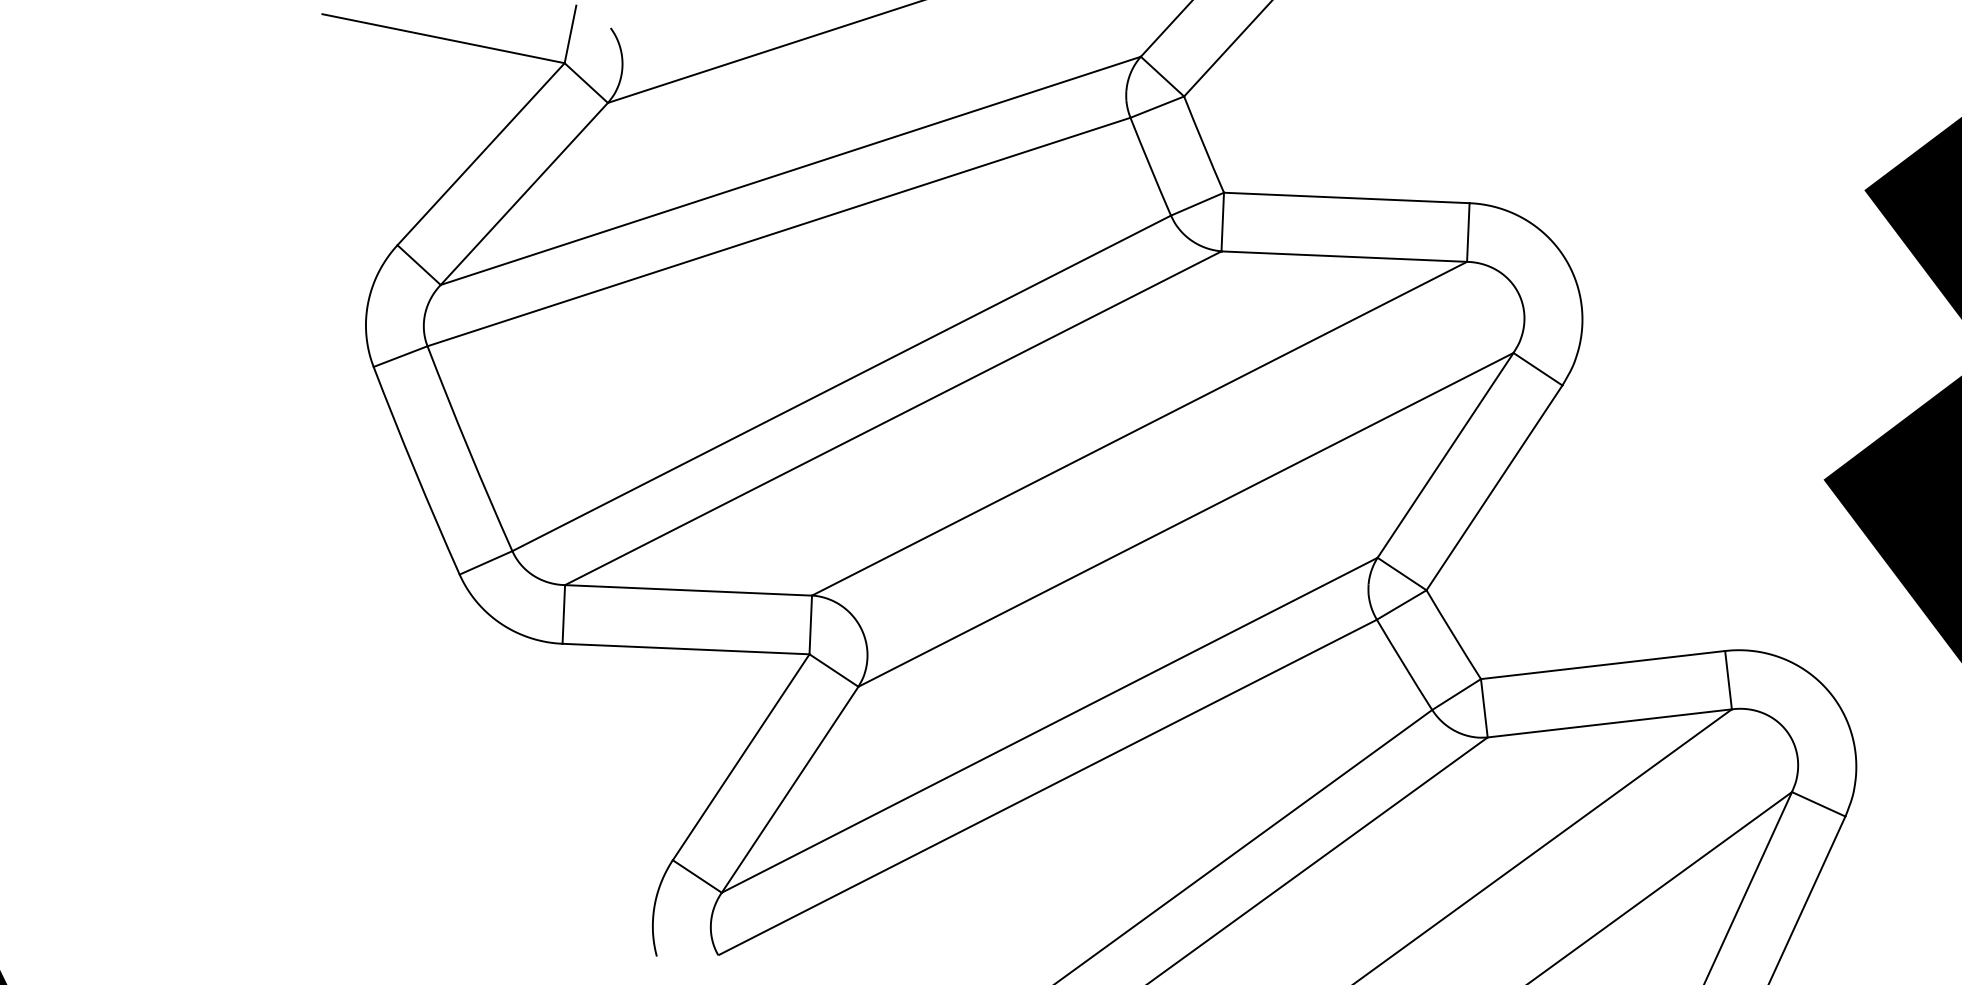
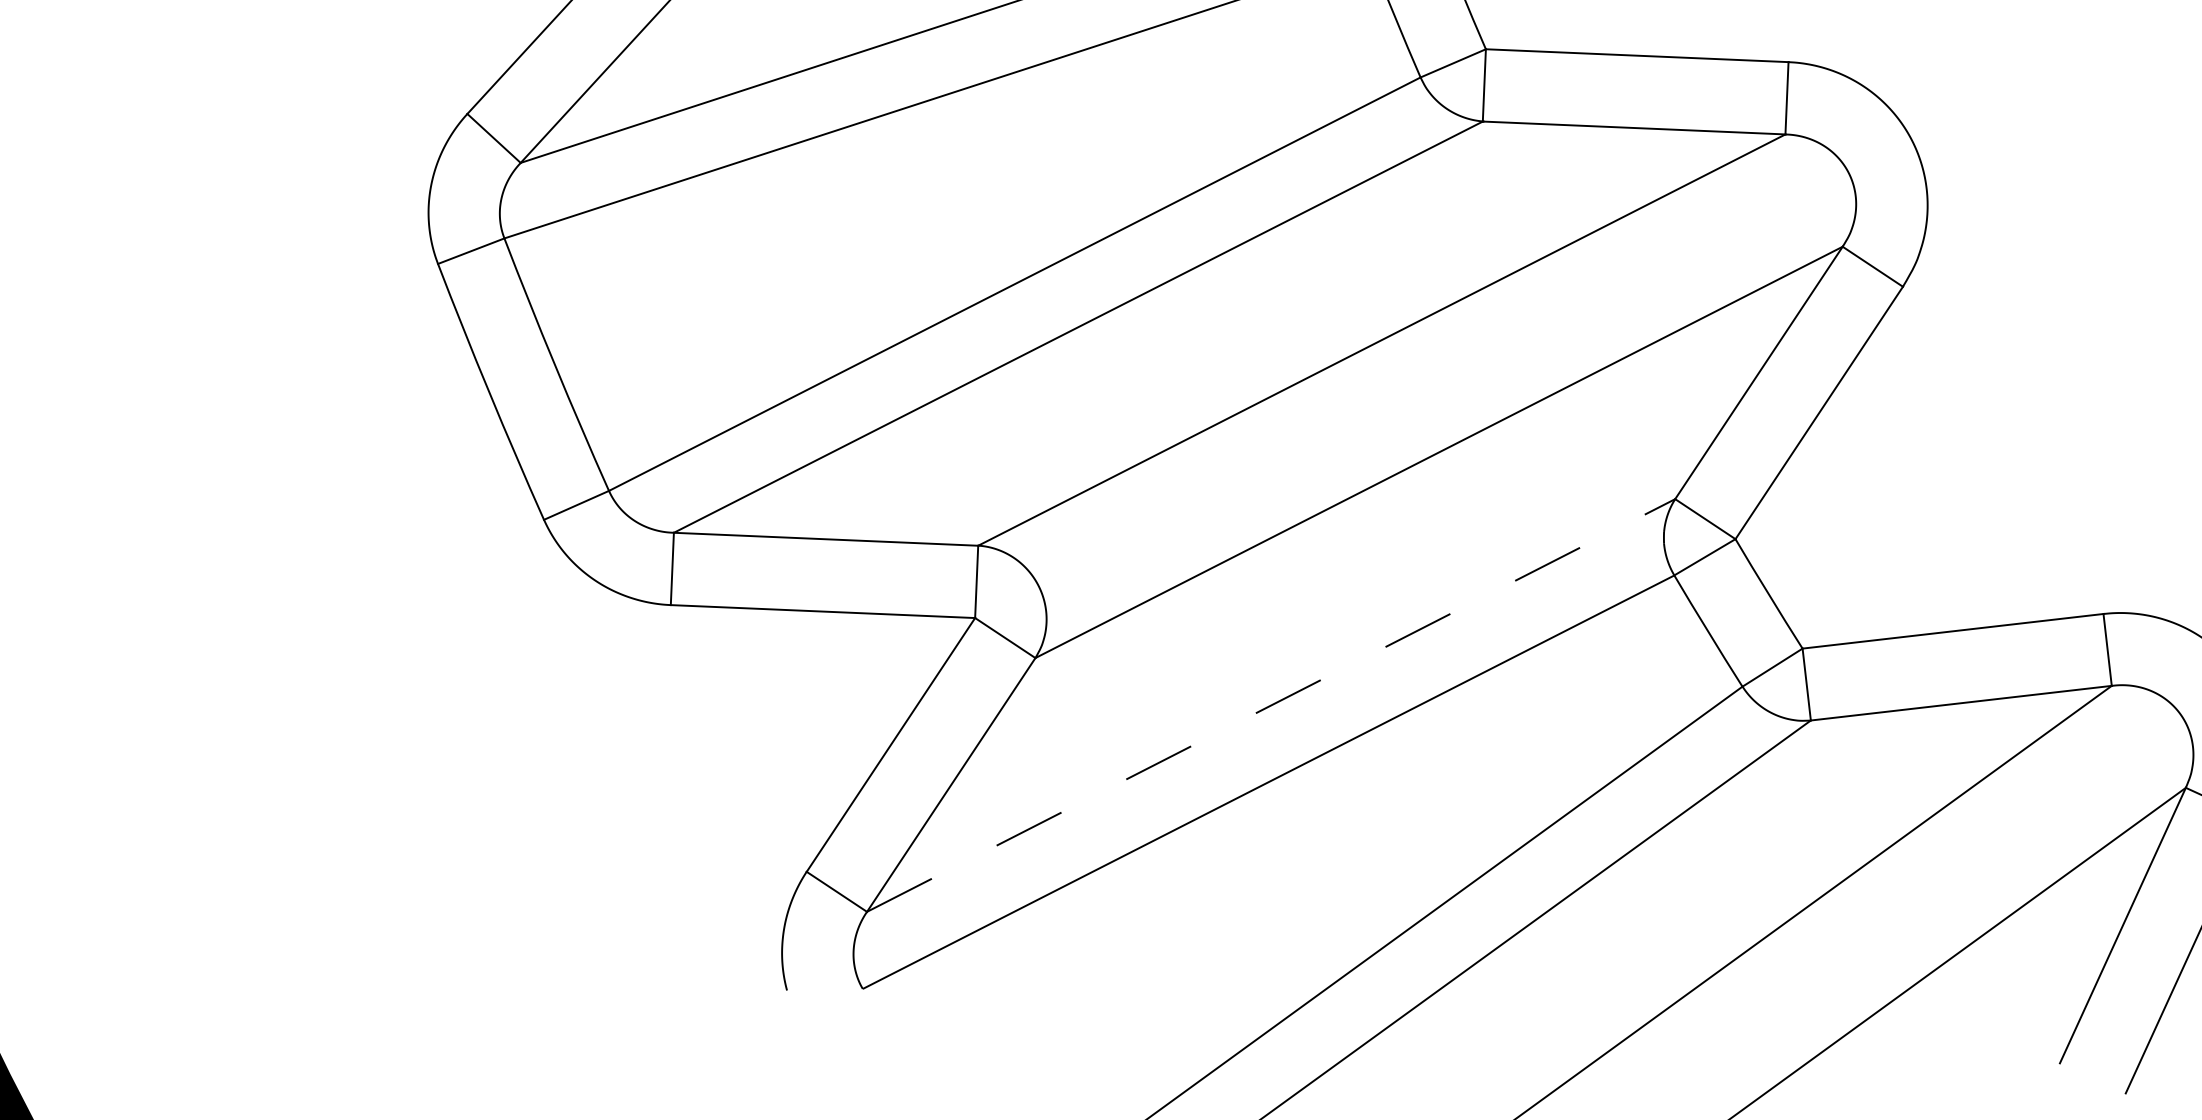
line: (1050, 725) -> (1272, 705), solid -> dashed

